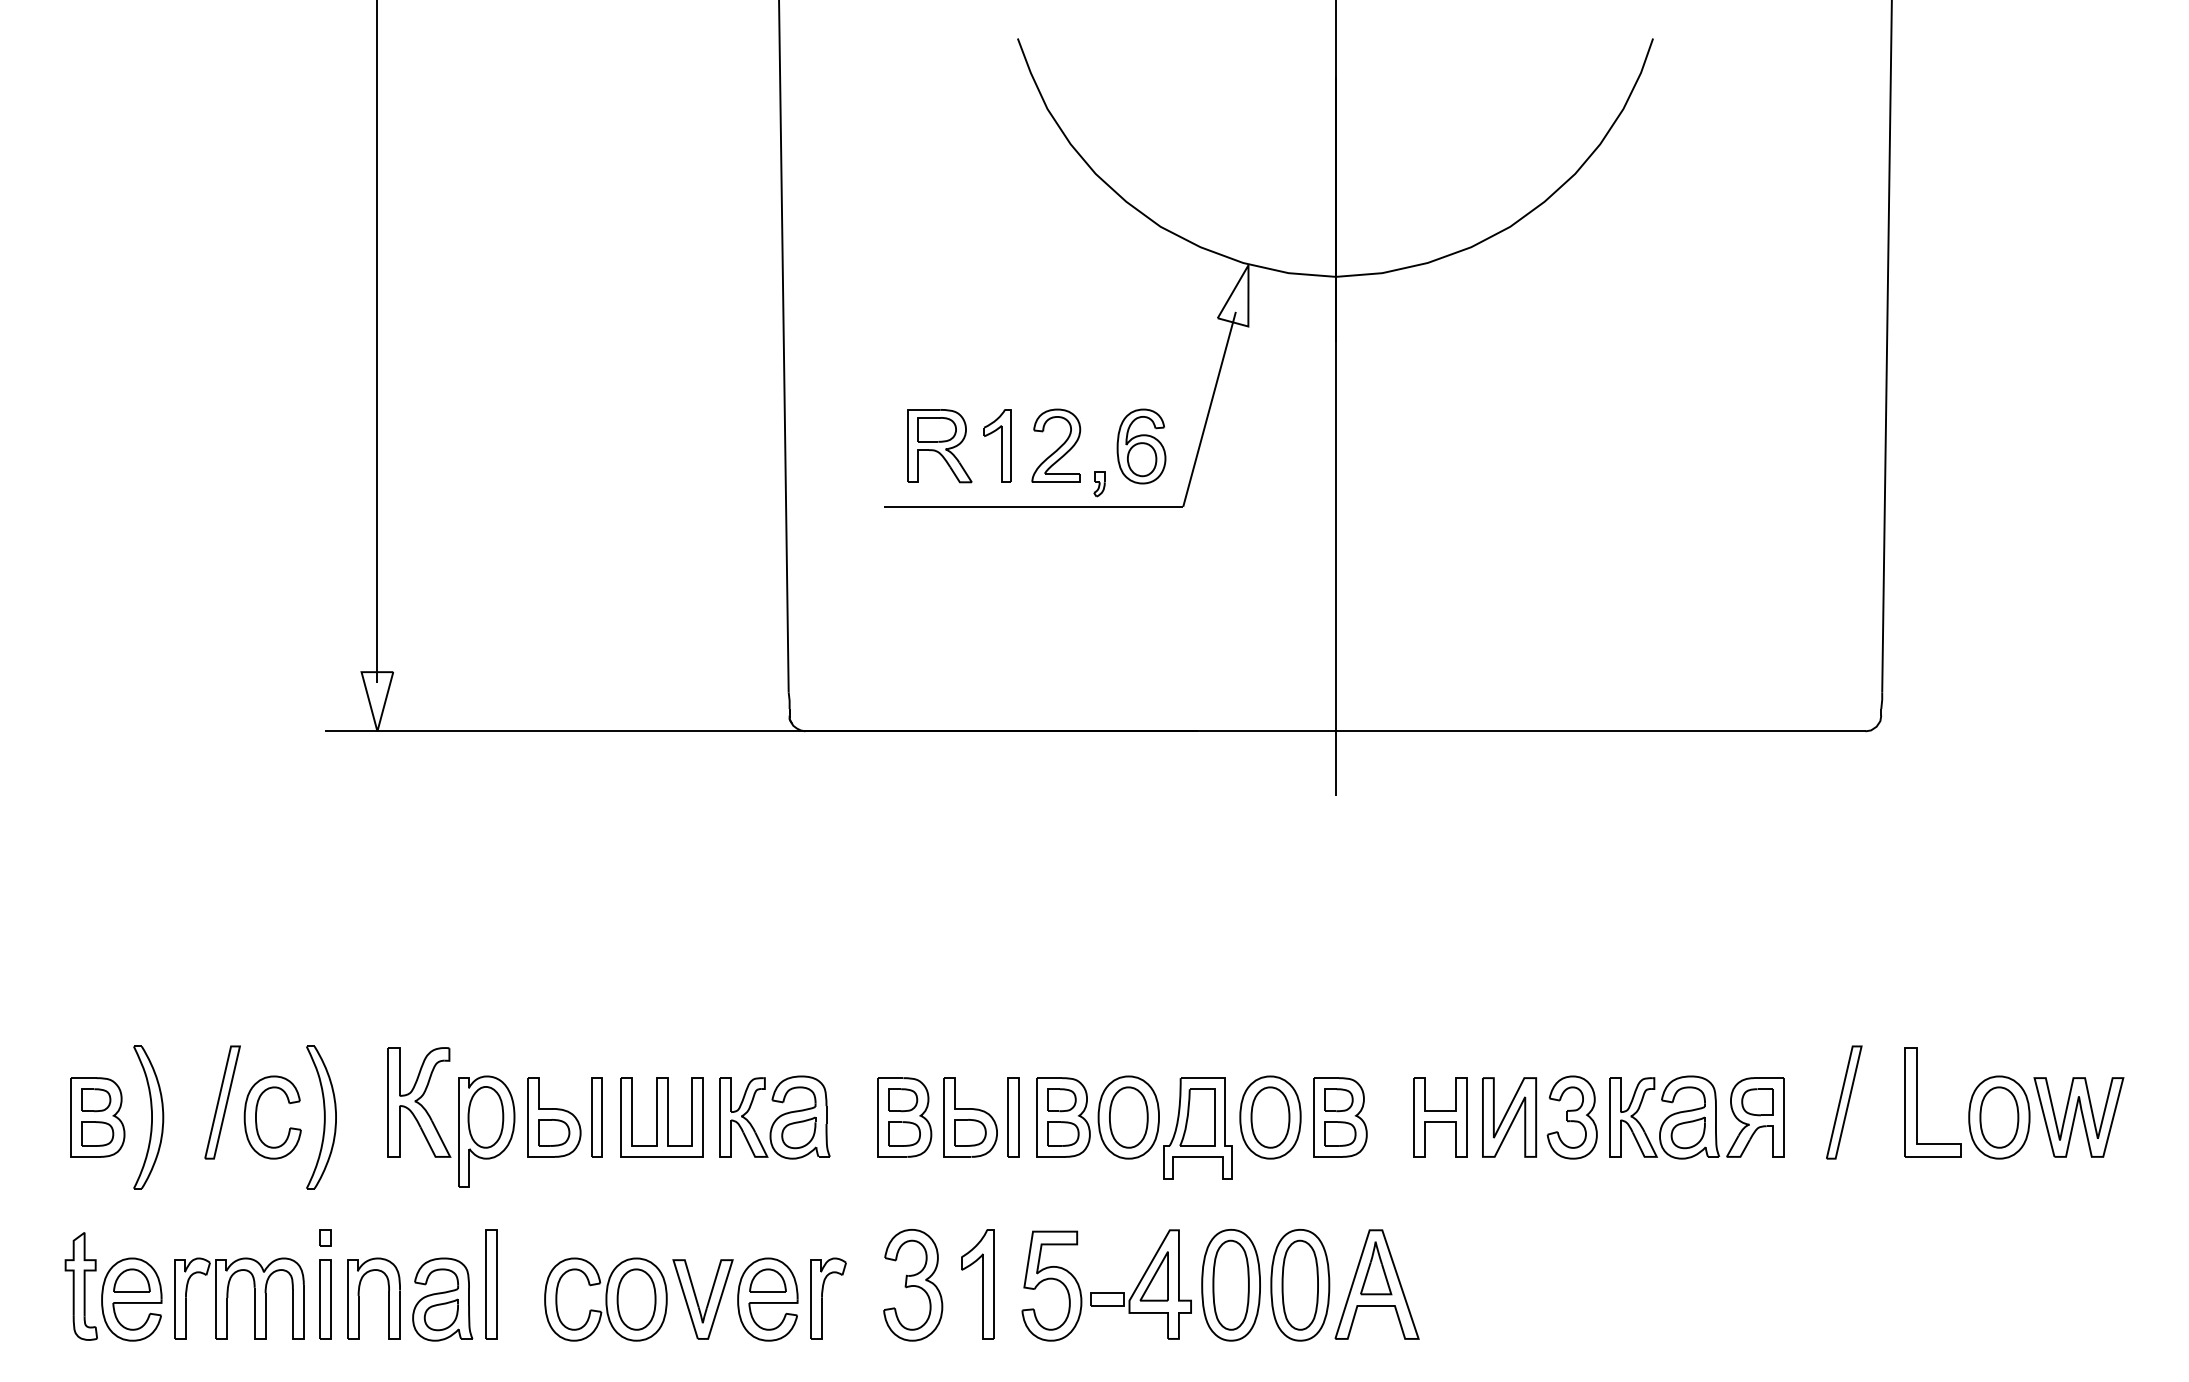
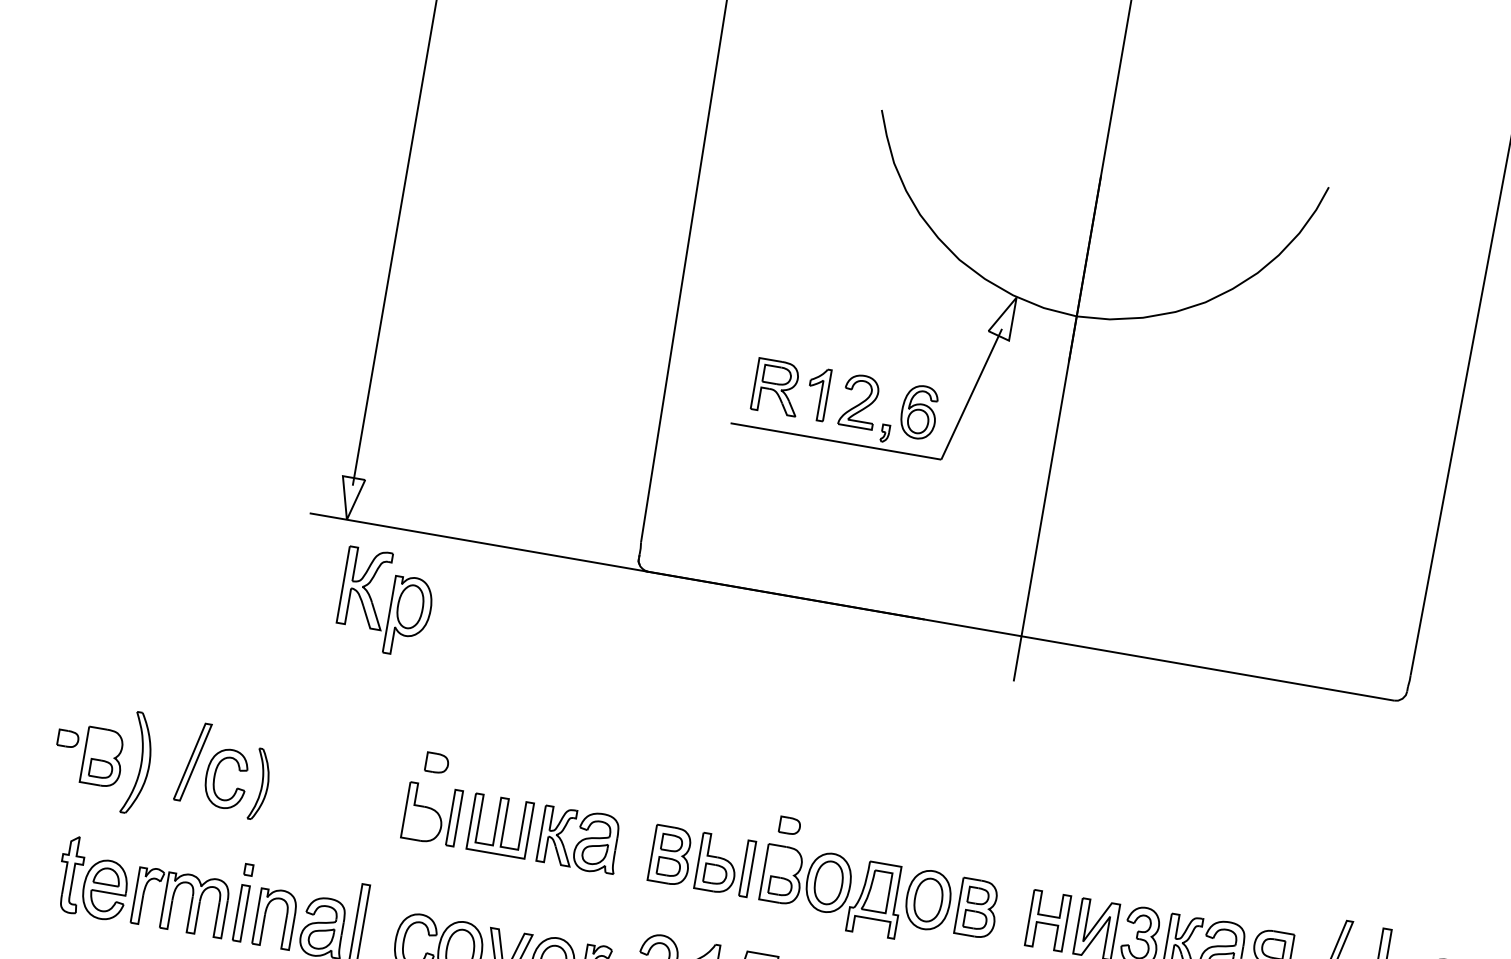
part: (96, 1100) -> (68, 739), moved
part: (1061, 1100) -> (789, 826), moved
part: (321, 1117) -> (260, 784), size x0.7
part: (458, 1117) -> (391, 603), moved
part: (554, 1132) -> (437, 763), moved

